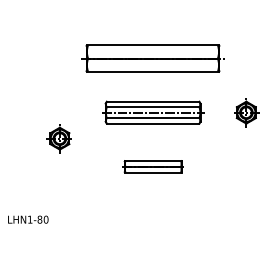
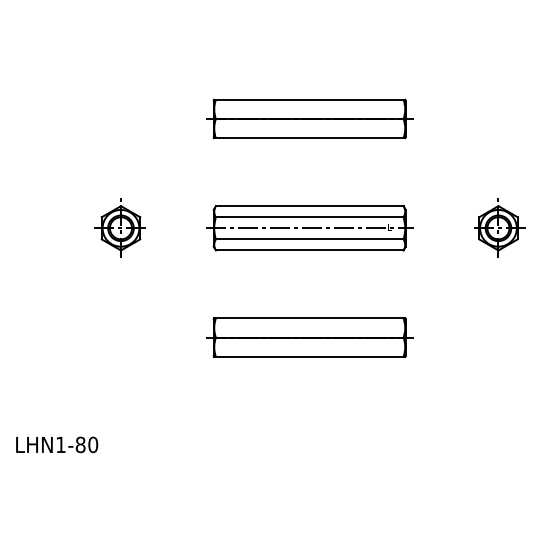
part: (153, 58) -> (310, 118), size x0.71
part: (58, 138) -> (118, 227), moved
part: (153, 166) -> (310, 337), size x1.67

